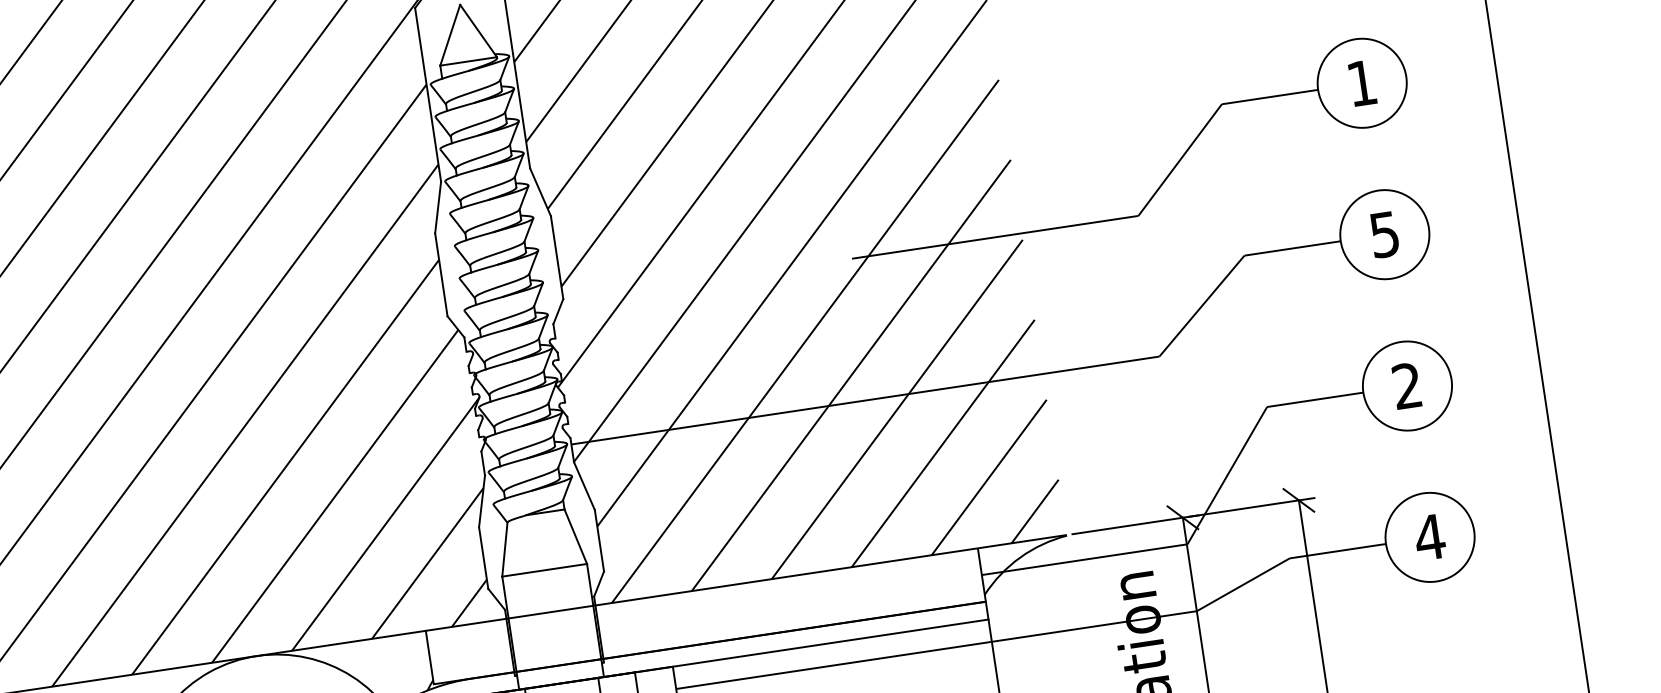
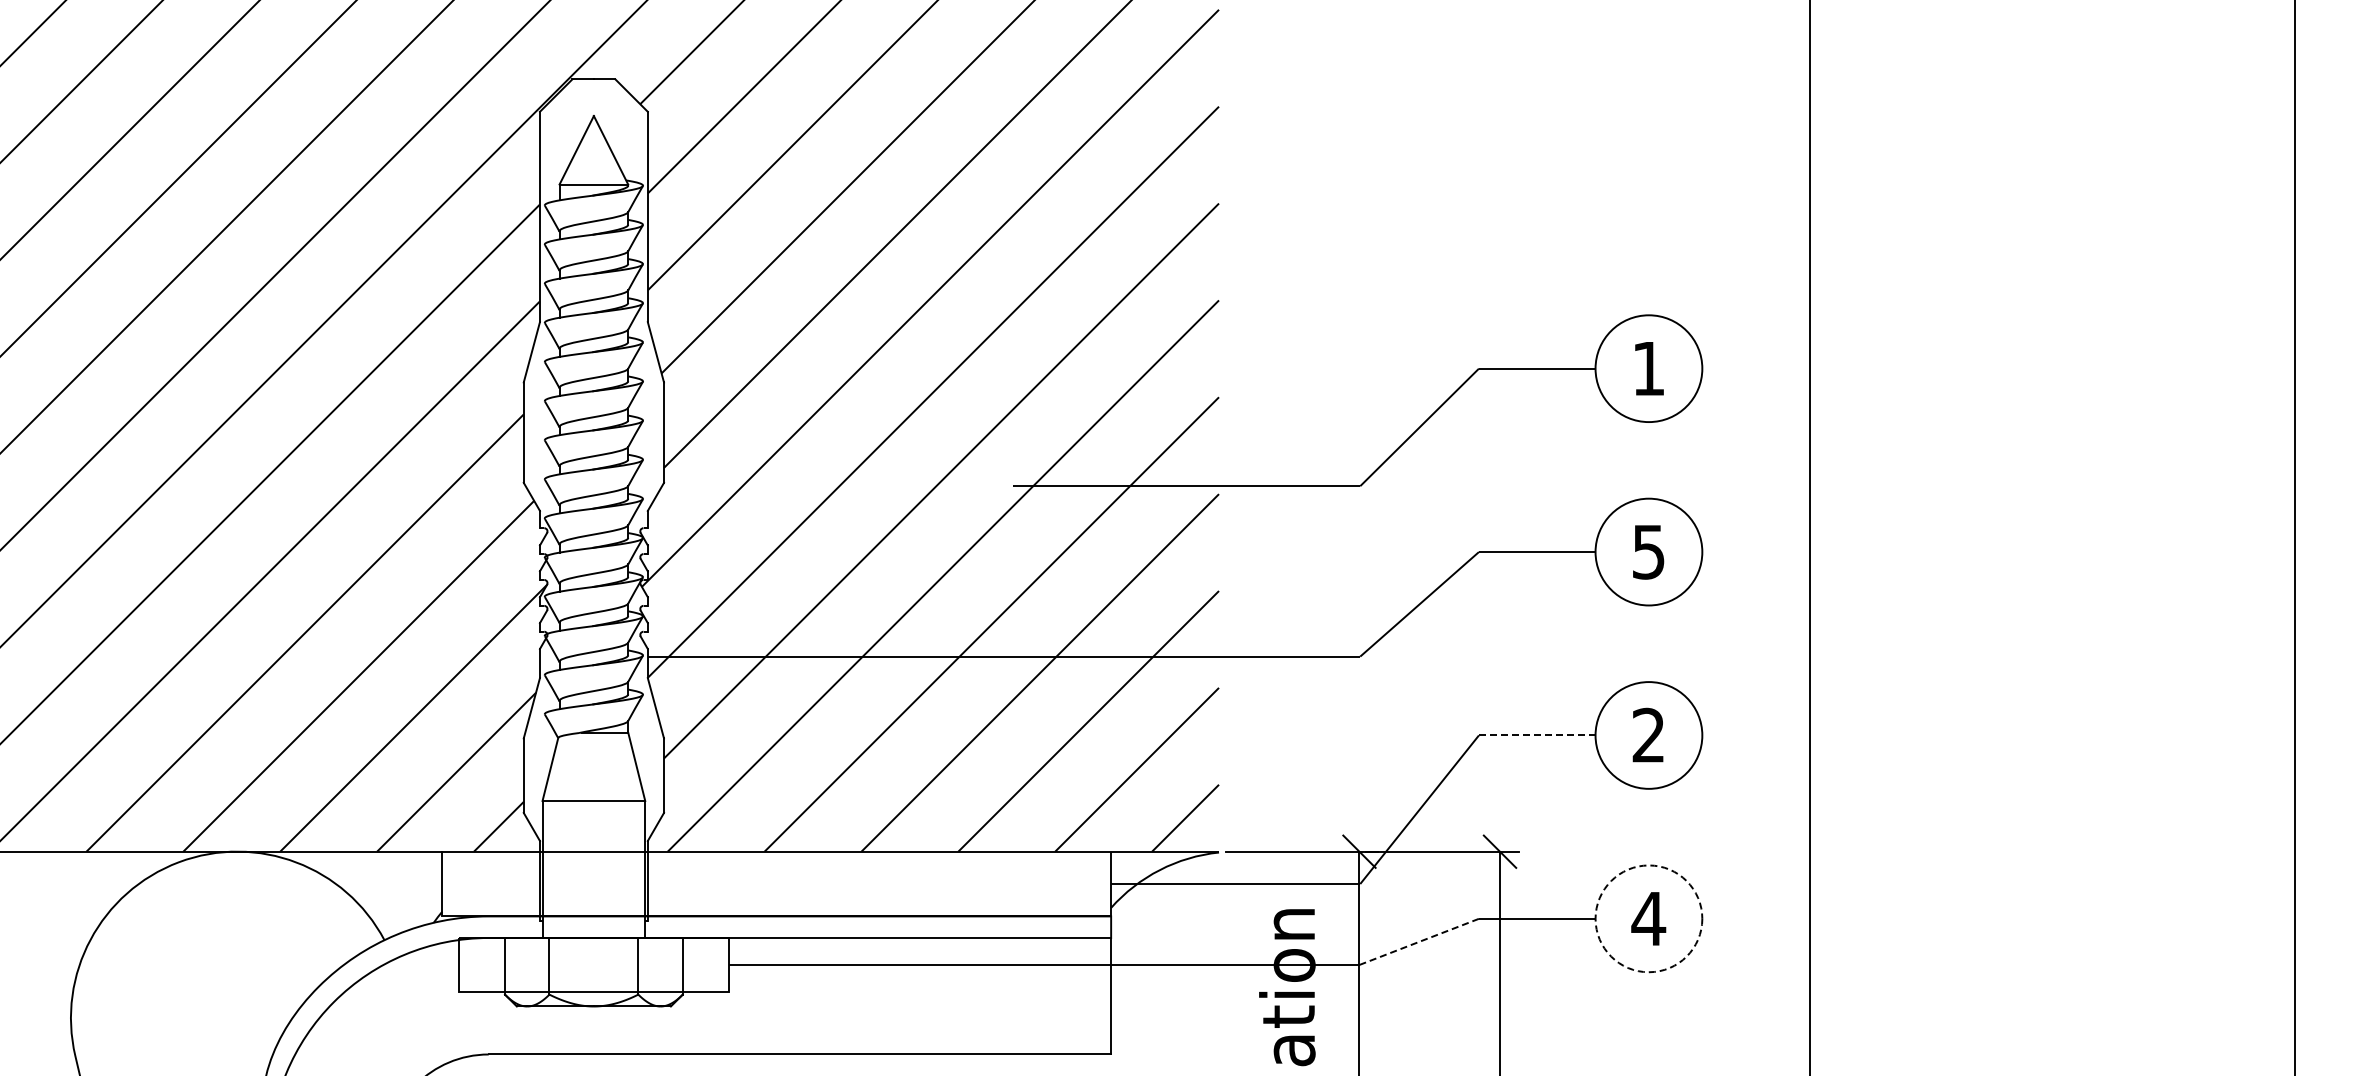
line: (1314, 399) -> (1536, 735), solid -> dashed
circle: (1429, 537) -> (1648, 918), solid -> dashed
line: (1243, 584) -> (1419, 941), solid -> dashed

